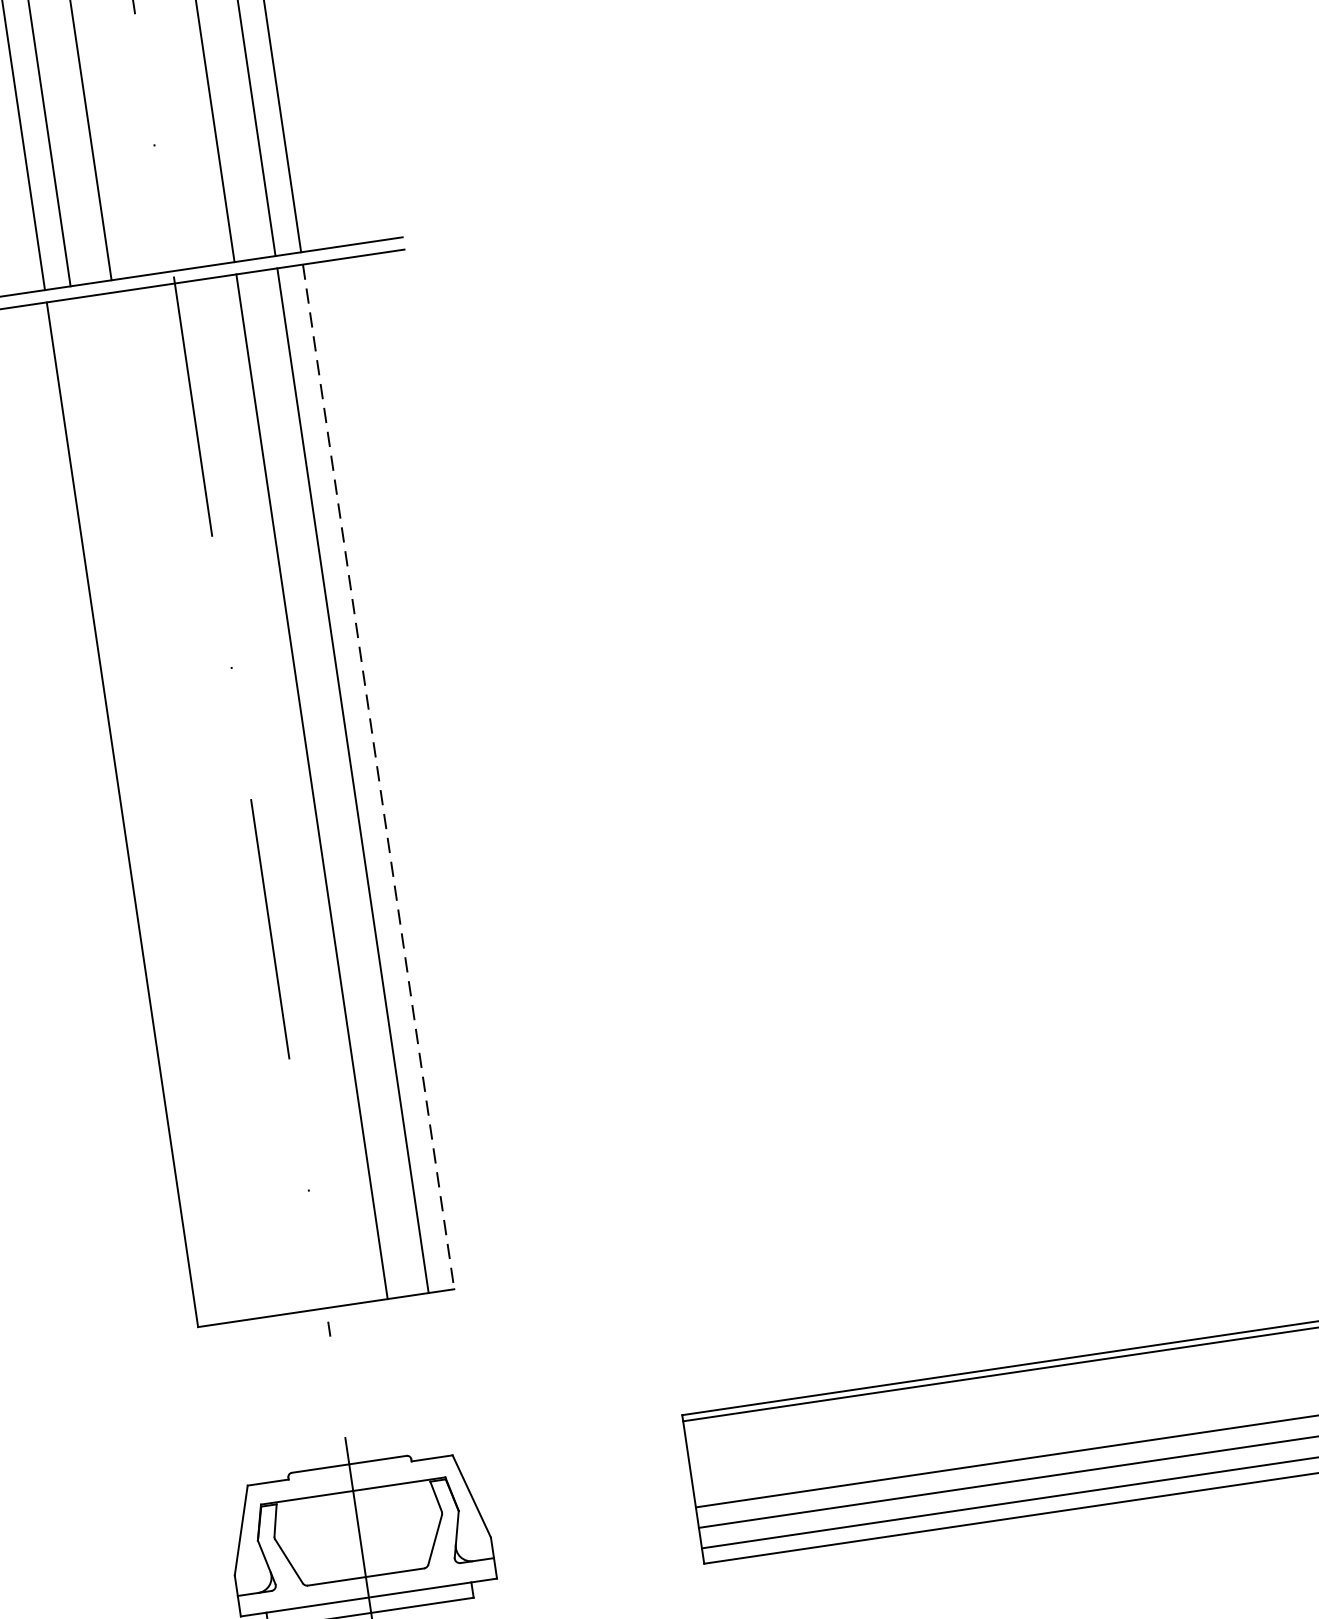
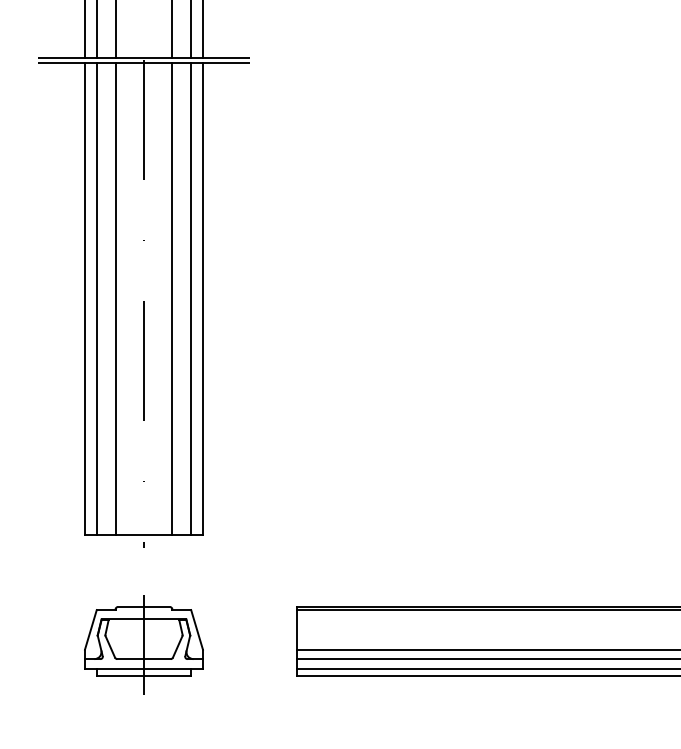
line: (377, 777) -> (202, 299), dashed -> solid
line: (188, 805) -> (115, 299), added
line: (147, 811) -> (96, 299), added

